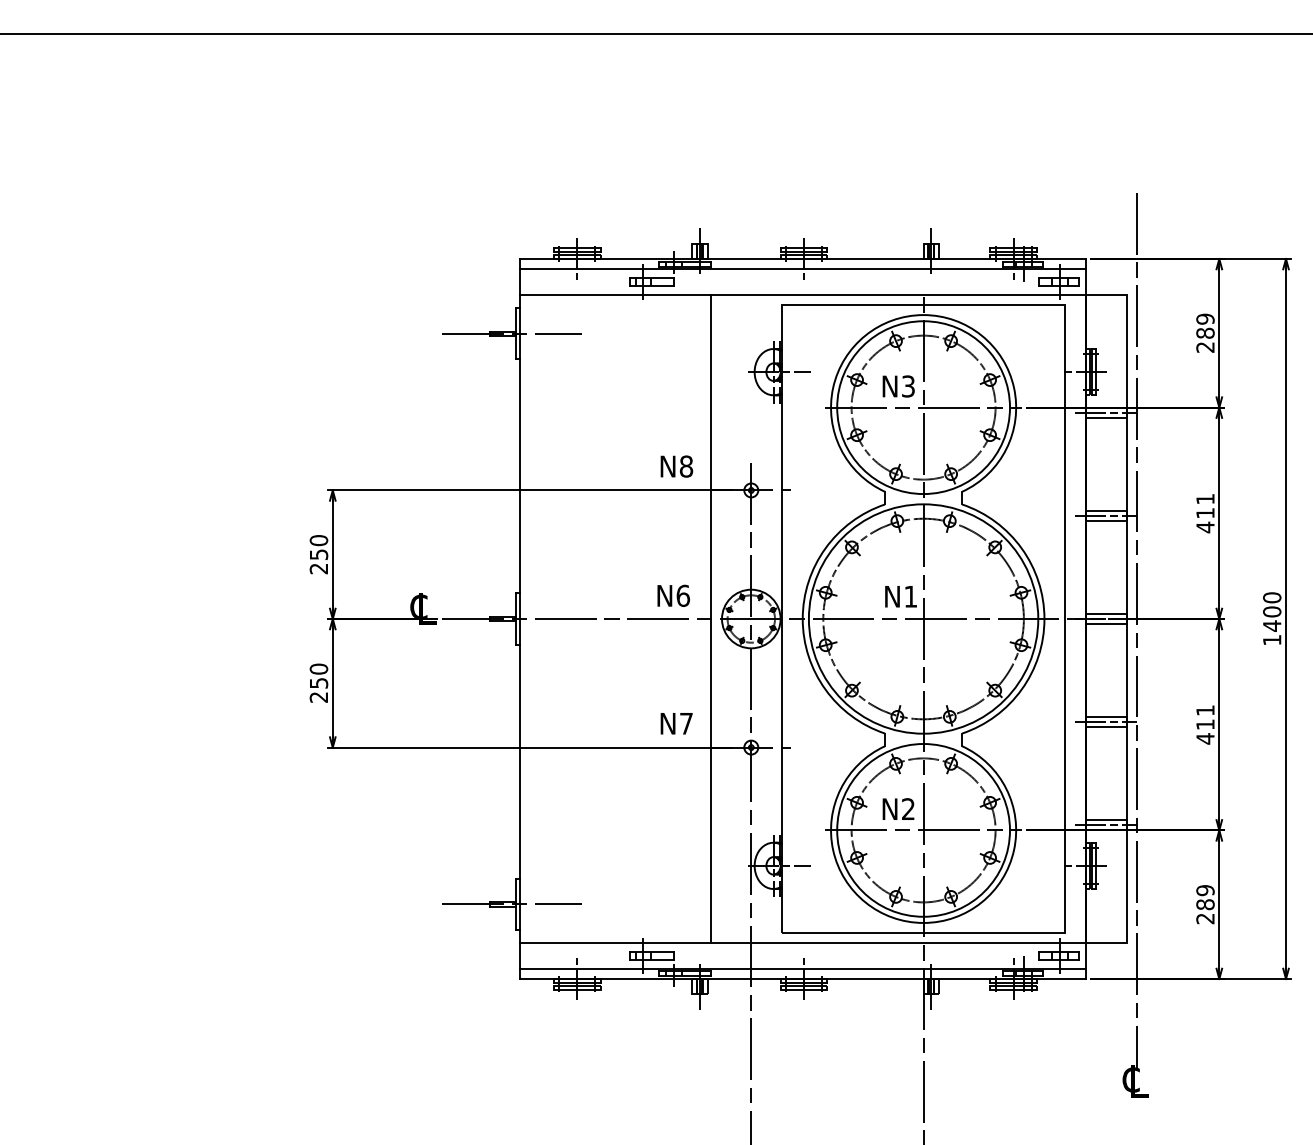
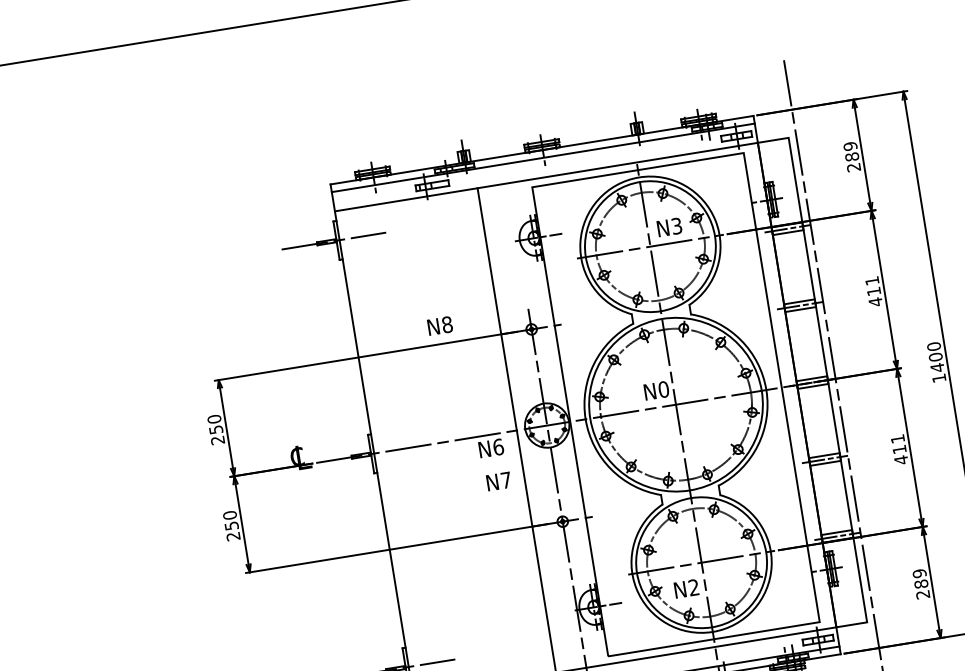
text: (898, 386) -> (669, 227), moved
text: (676, 466) -> (439, 325), moved
text: (673, 595) -> (491, 448), moved
text: (910, 596) -> (663, 389), N1 -> N0
text: (676, 723) -> (498, 481), moved
text: (898, 808) -> (686, 588), moved

